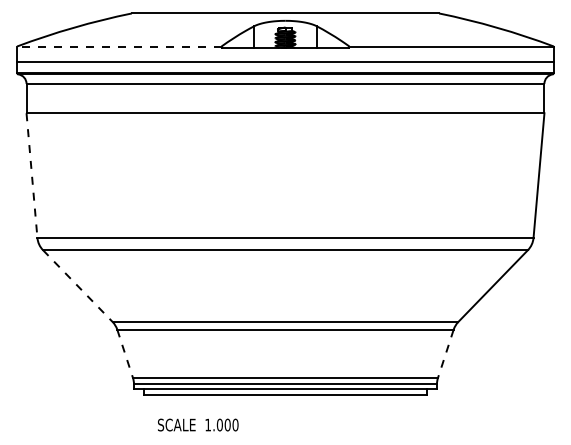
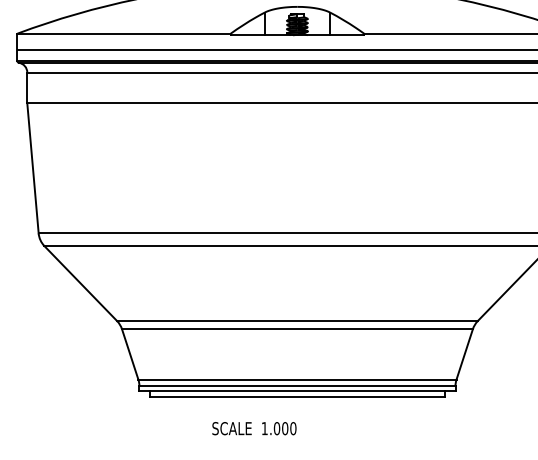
line: (118, 46) -> (123, 33), dashed -> solid
line: (32, 175) -> (33, 168), dashed -> solid
line: (78, 286) -> (81, 284), dashed -> solid
line: (125, 354) -> (130, 355), dashed -> solid
line: (445, 354) -> (464, 355), dashed -> solid
text: (198, 424) -> (254, 428), moved

